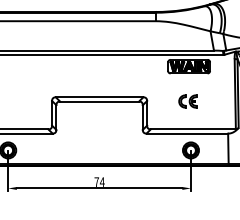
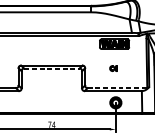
line: (99, 101) -> (51, 68), solid -> dashed
part: (187, 101) -> (113, 68), size x0.6
line: (193, 129) -> (117, 88), solid -> dashed

